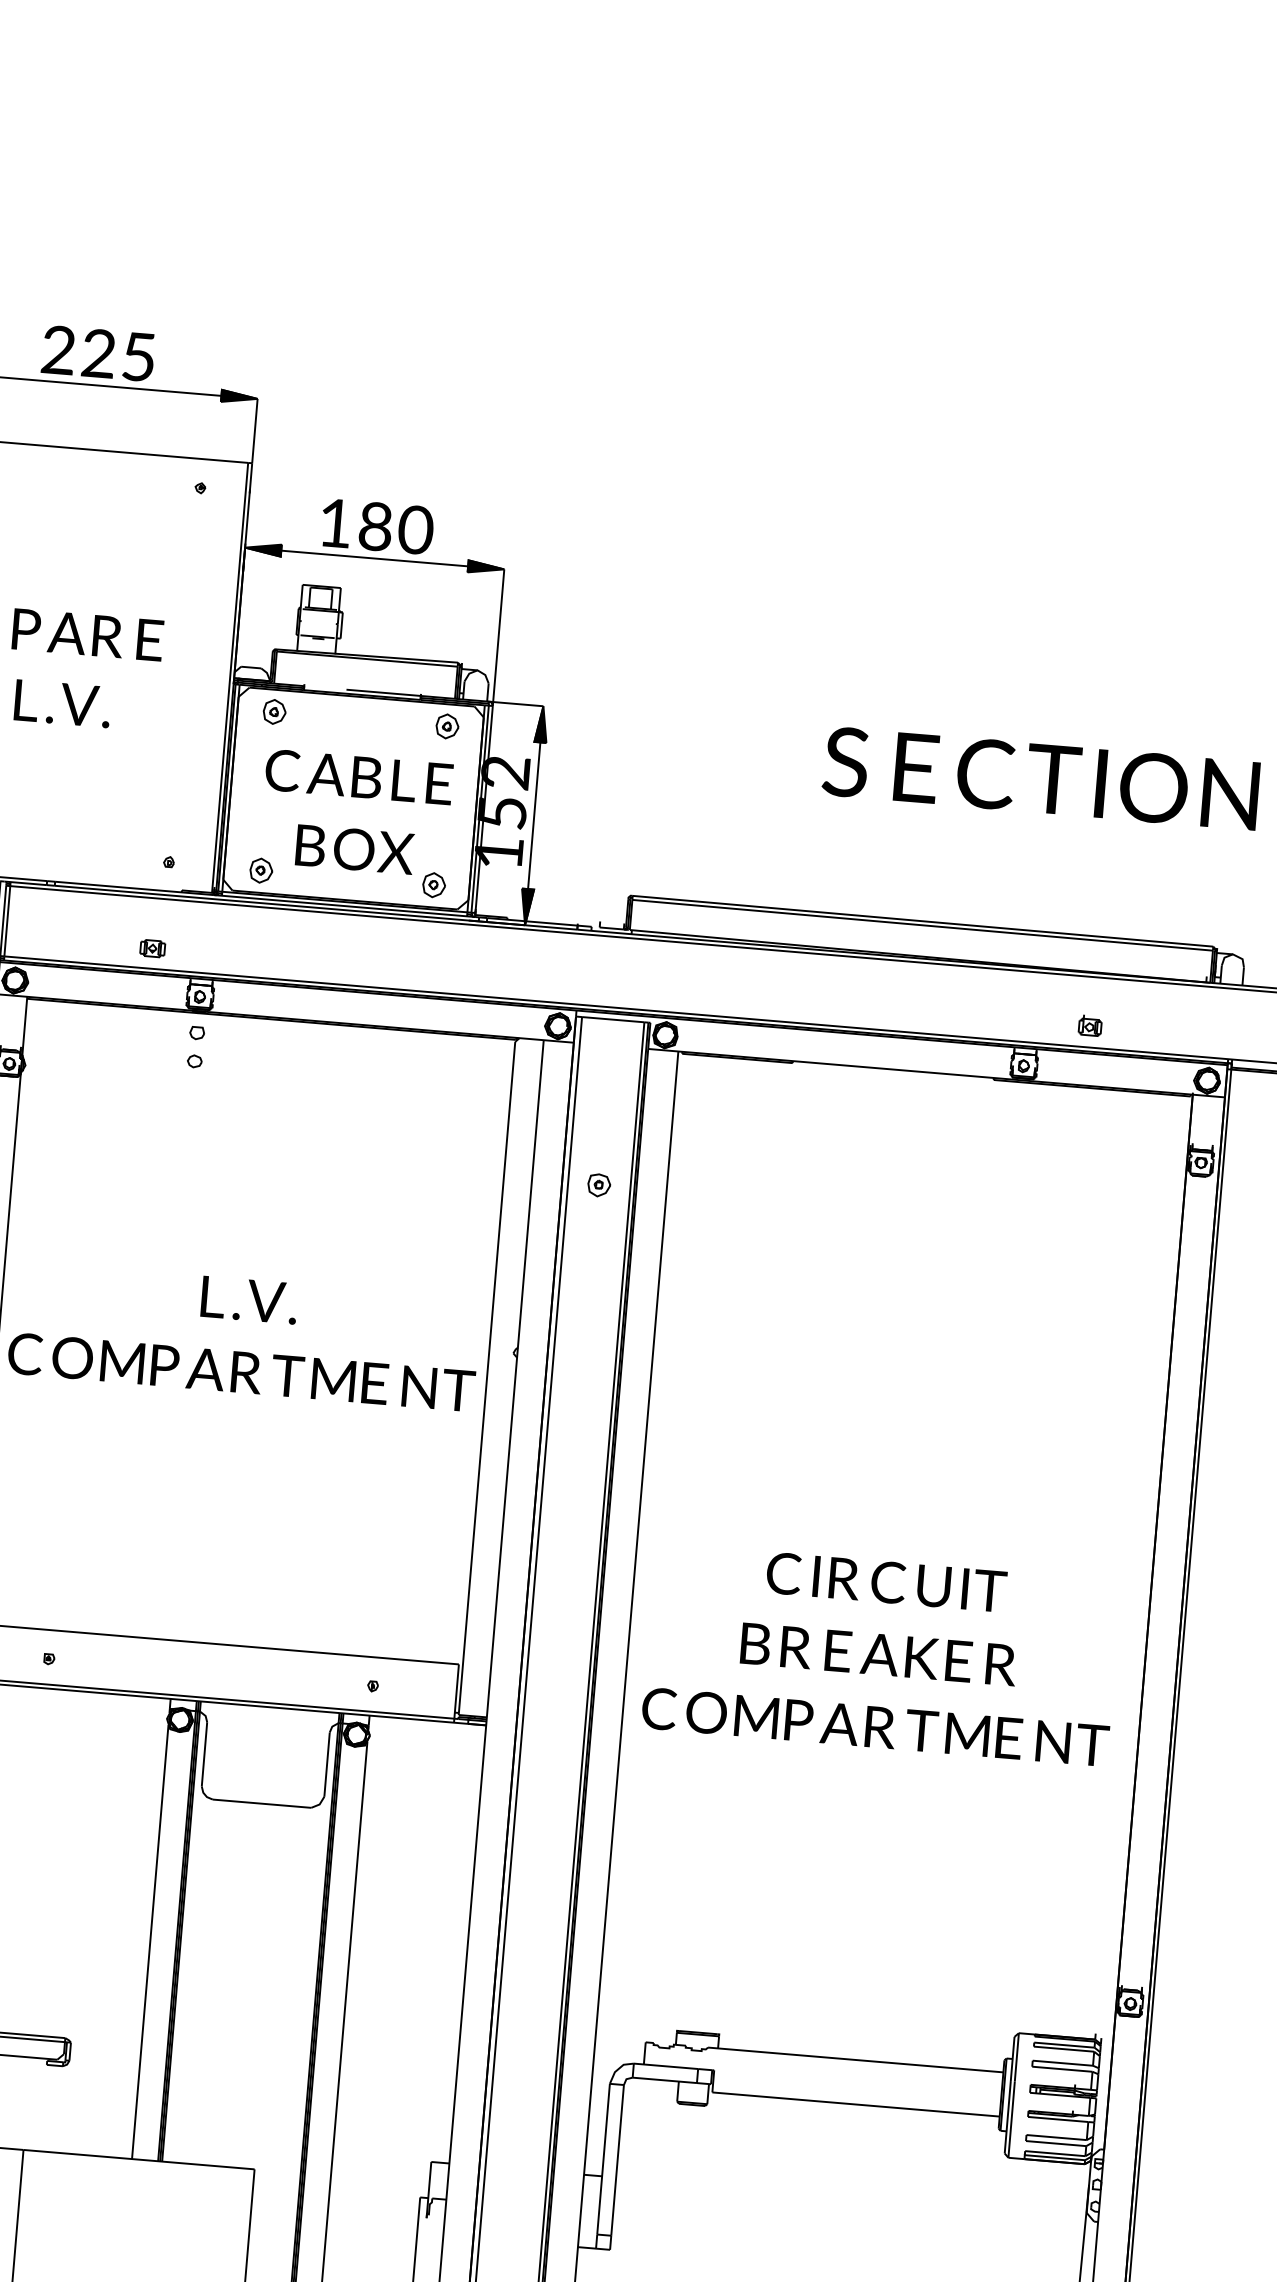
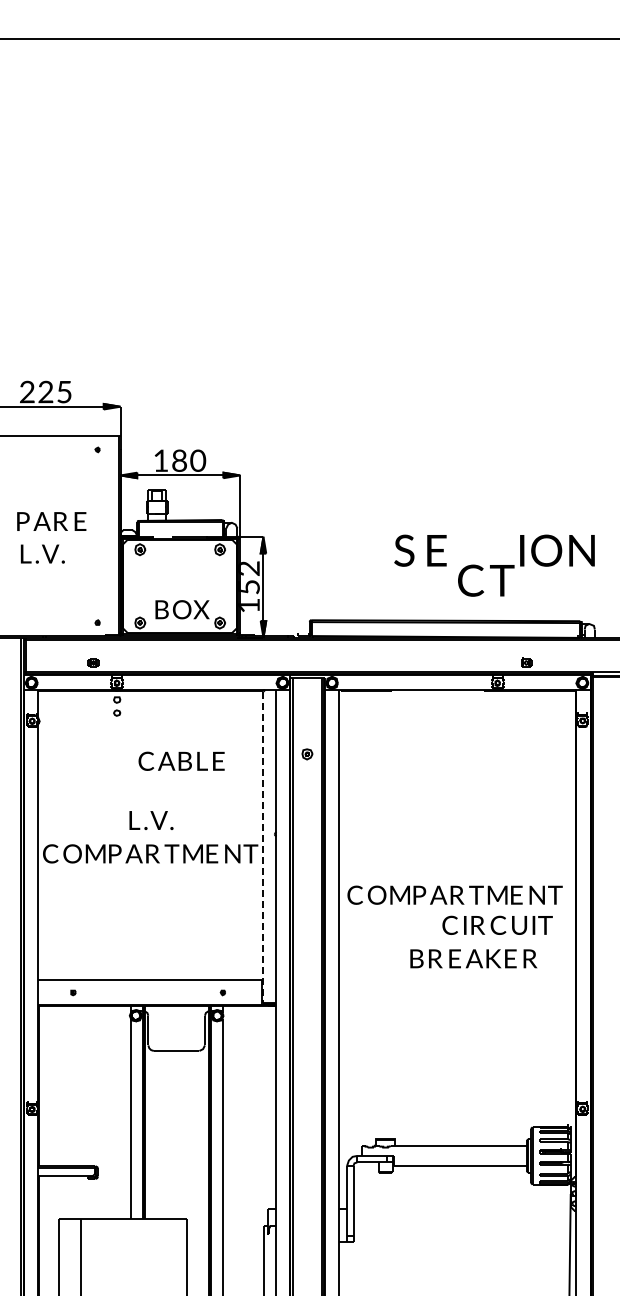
text: (358, 775) -> (181, 760), moved
text: (1019, 776) -> (486, 580), moved
line: (487, 1378) -> (263, 847), solid -> dashed
text: (886, 1580) -> (497, 924), moved
text: (878, 1653) -> (473, 958), moved
text: (874, 1725) -> (454, 894), moved

